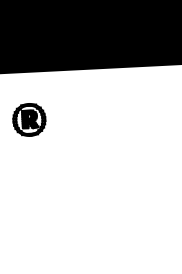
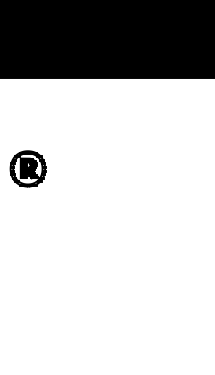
part: (29, 119) -> (27, 168), moved

